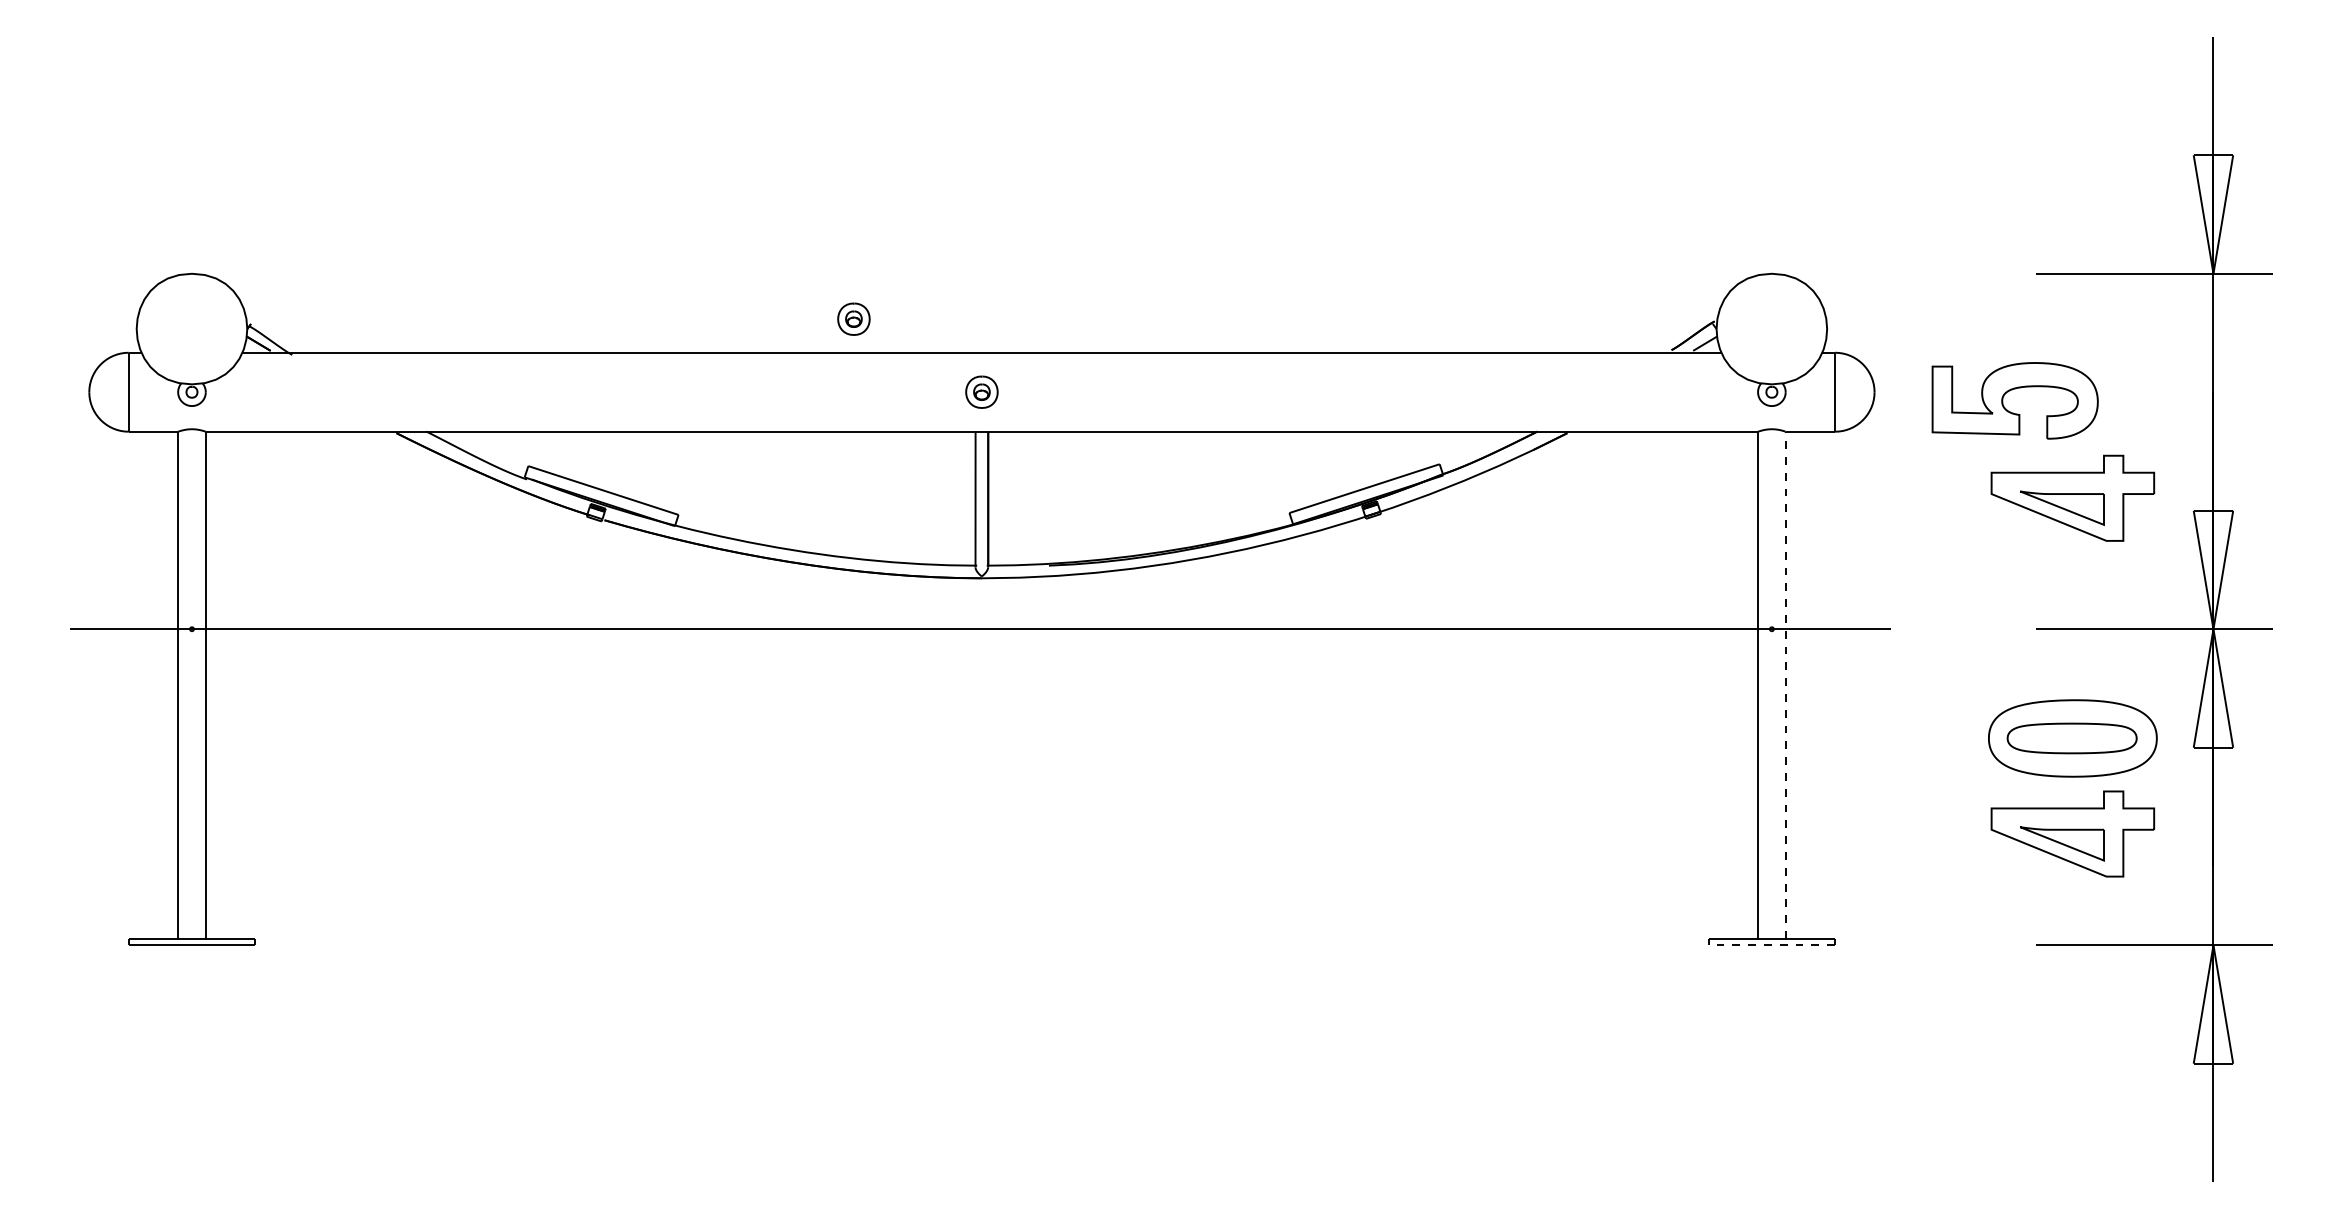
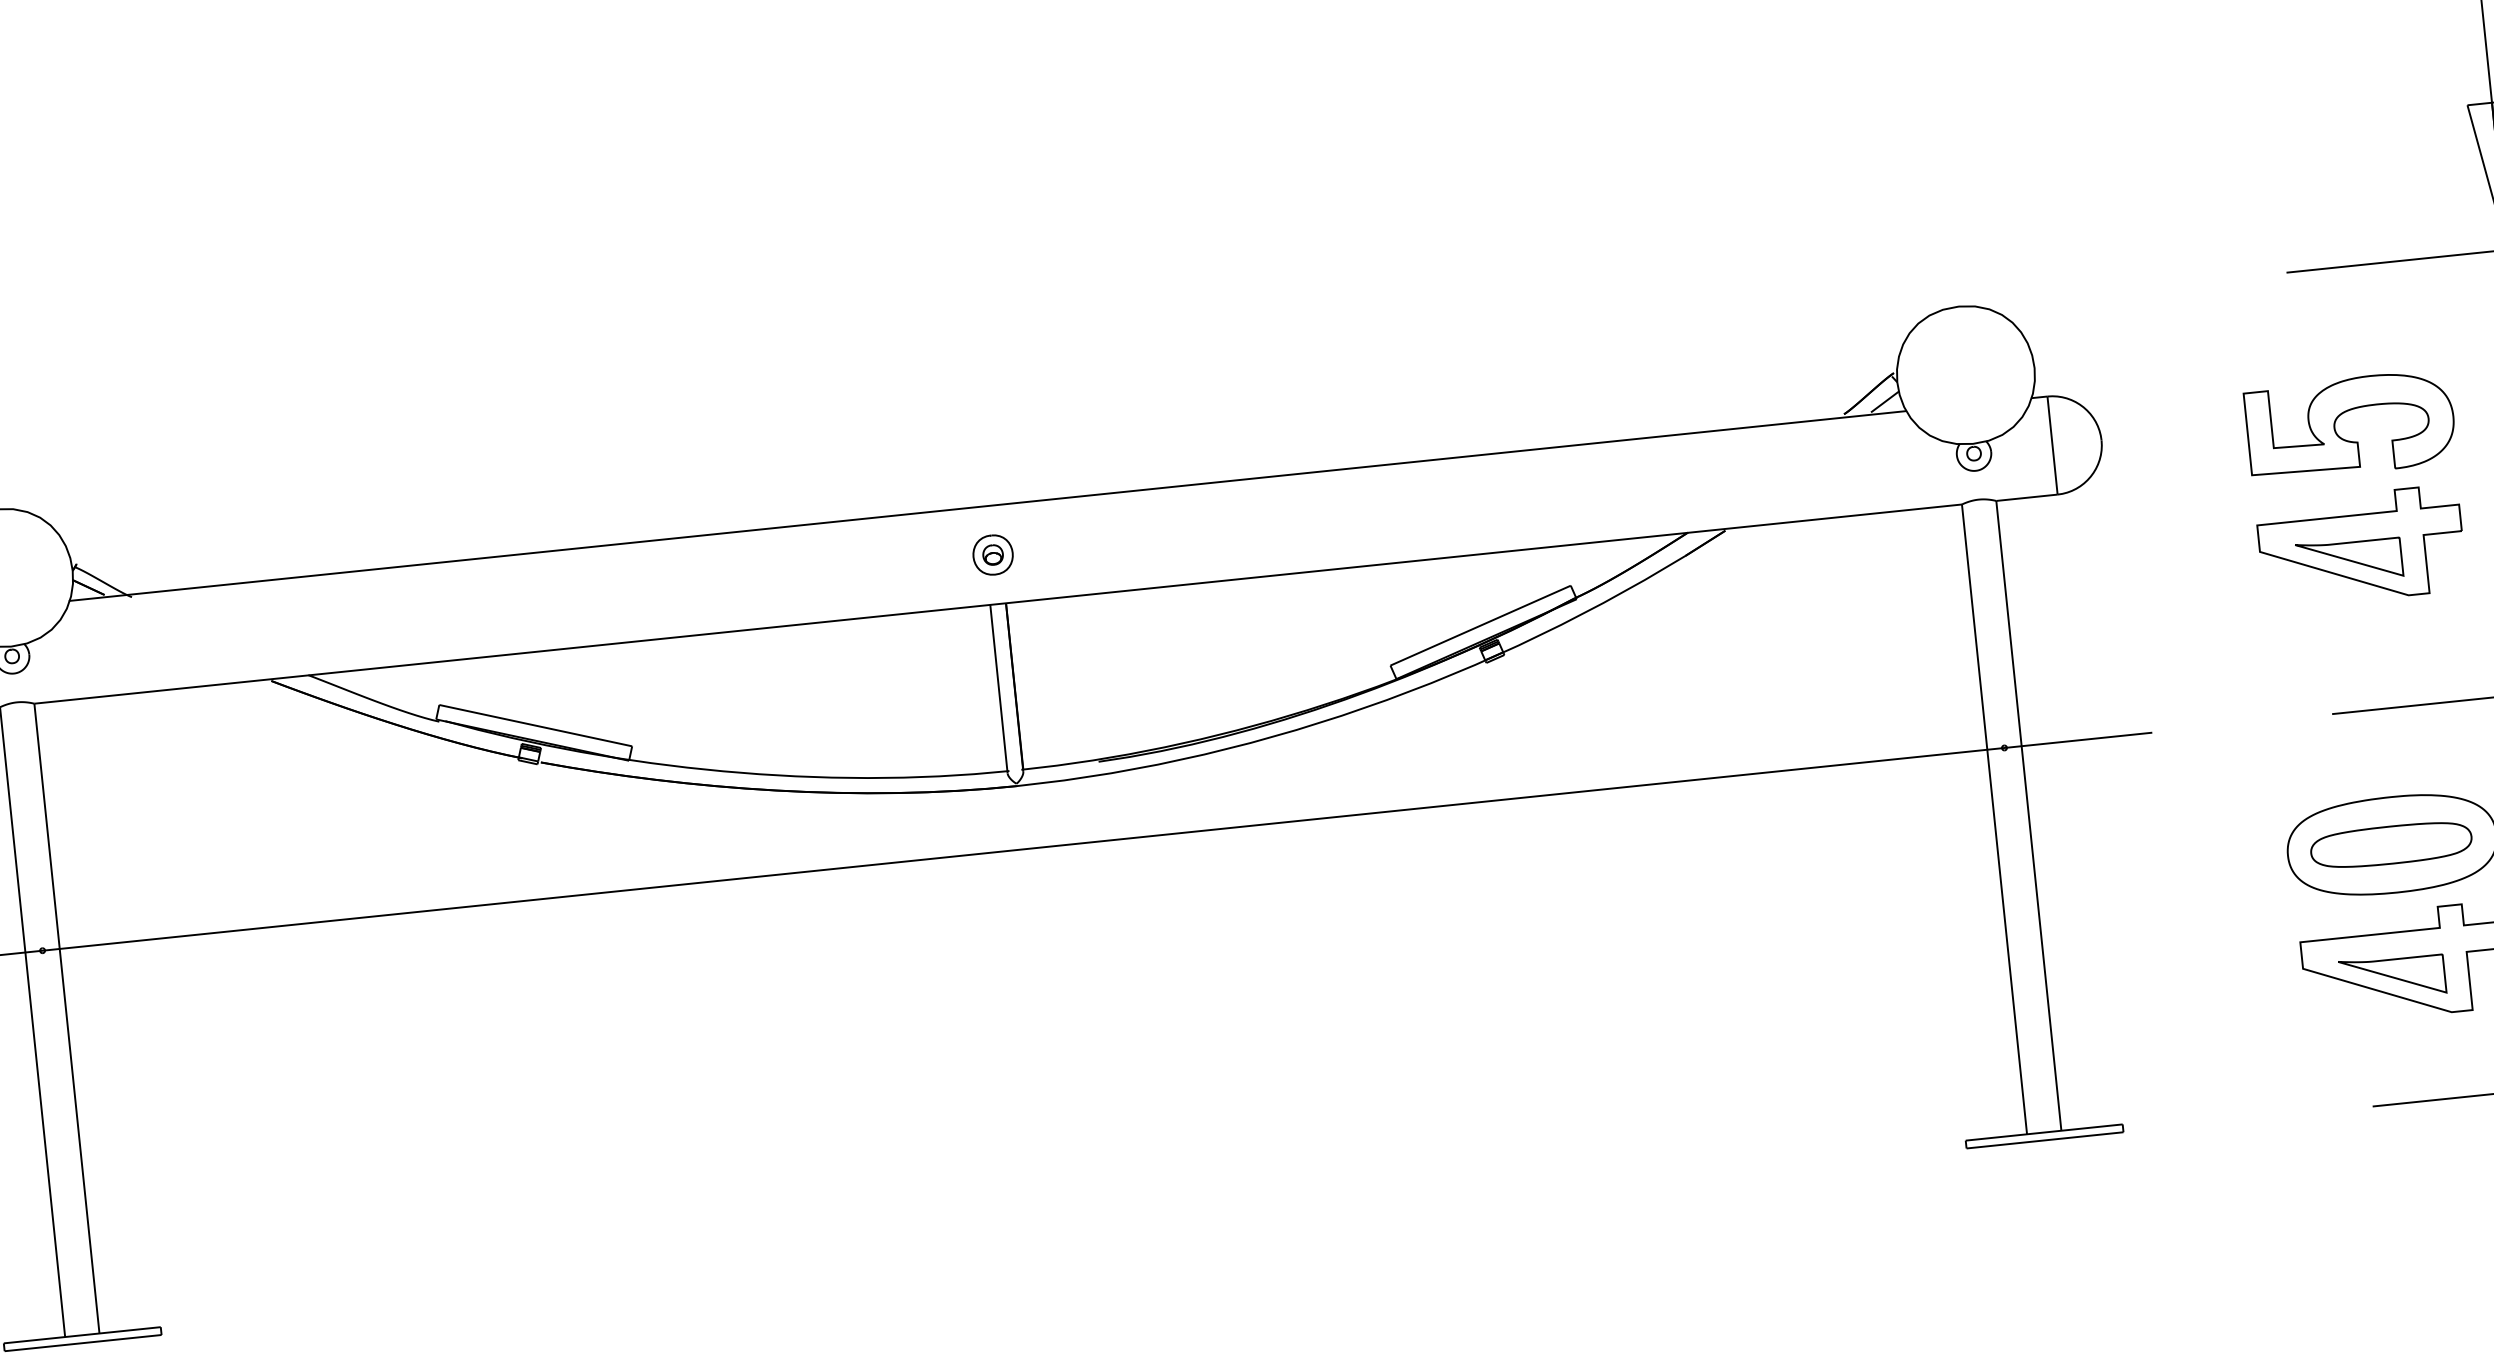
part: (853, 318) -> (824, 479), removed
part: (2008, 392) -> (2341, 416), moved
line: (1785, 685) -> (2028, 816), dashed -> solid
line: (1771, 945) -> (2044, 1140), dashed -> solid

